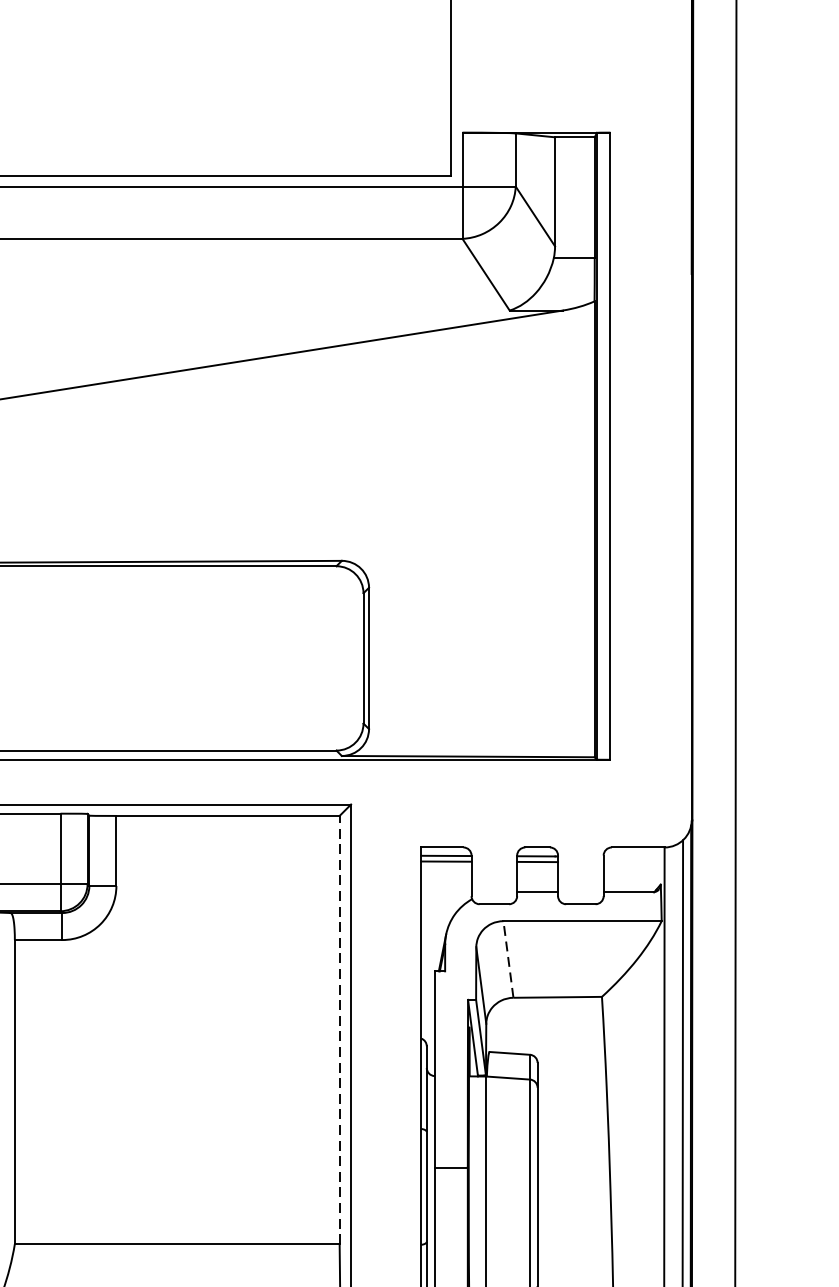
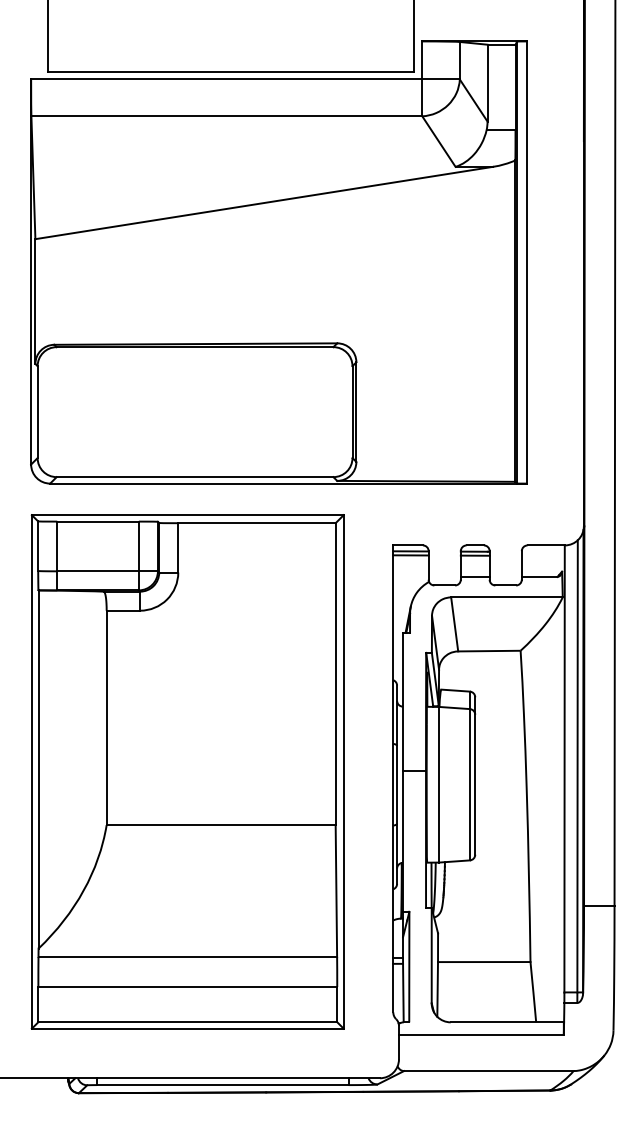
line: (508, 958) -> (454, 623), dashed -> solid
line: (339, 1030) -> (335, 674), dashed -> solid

